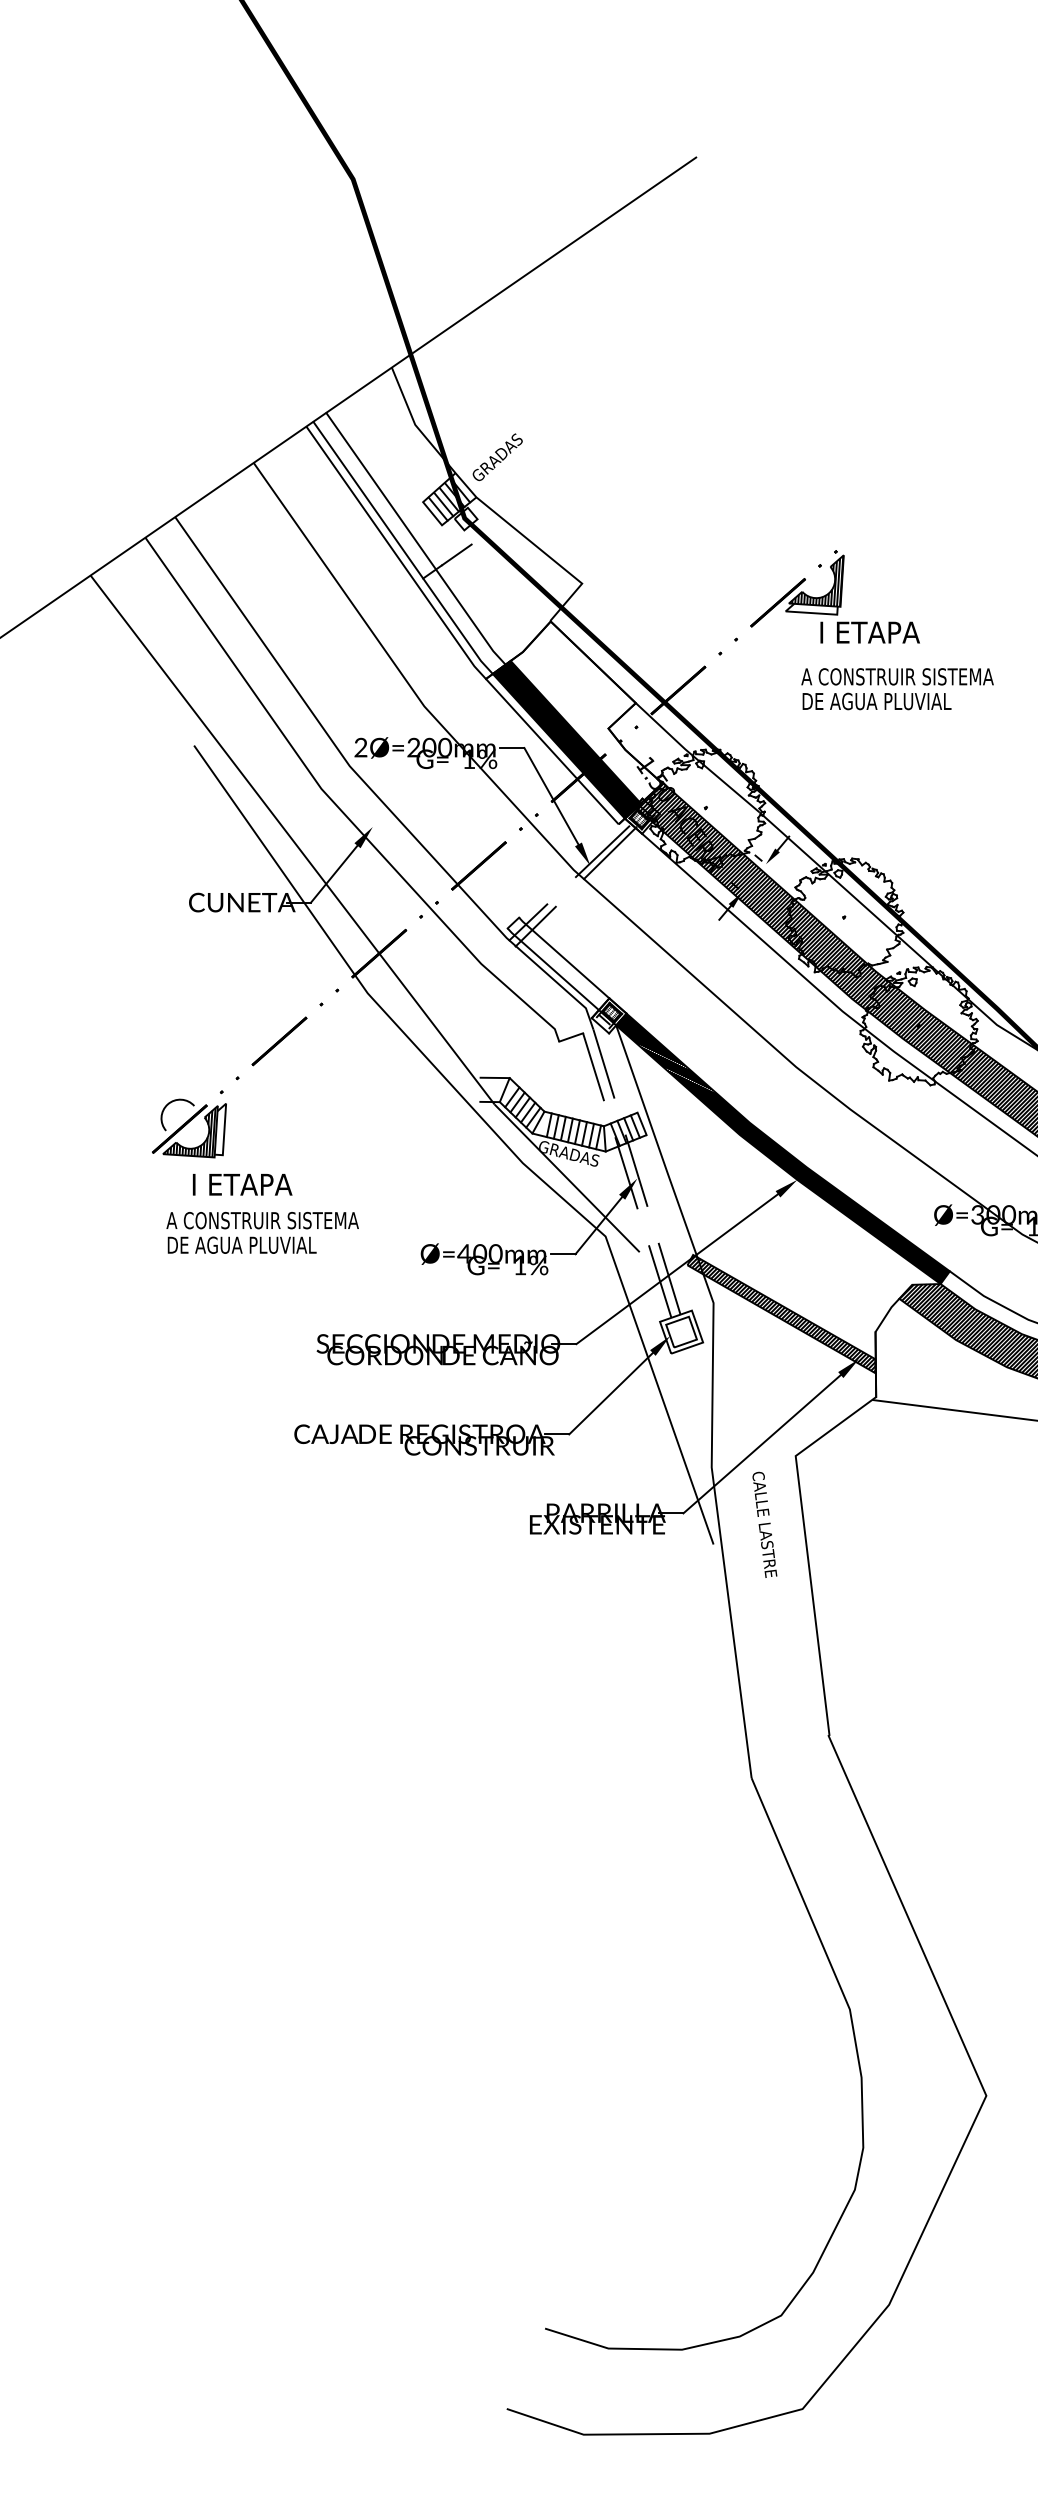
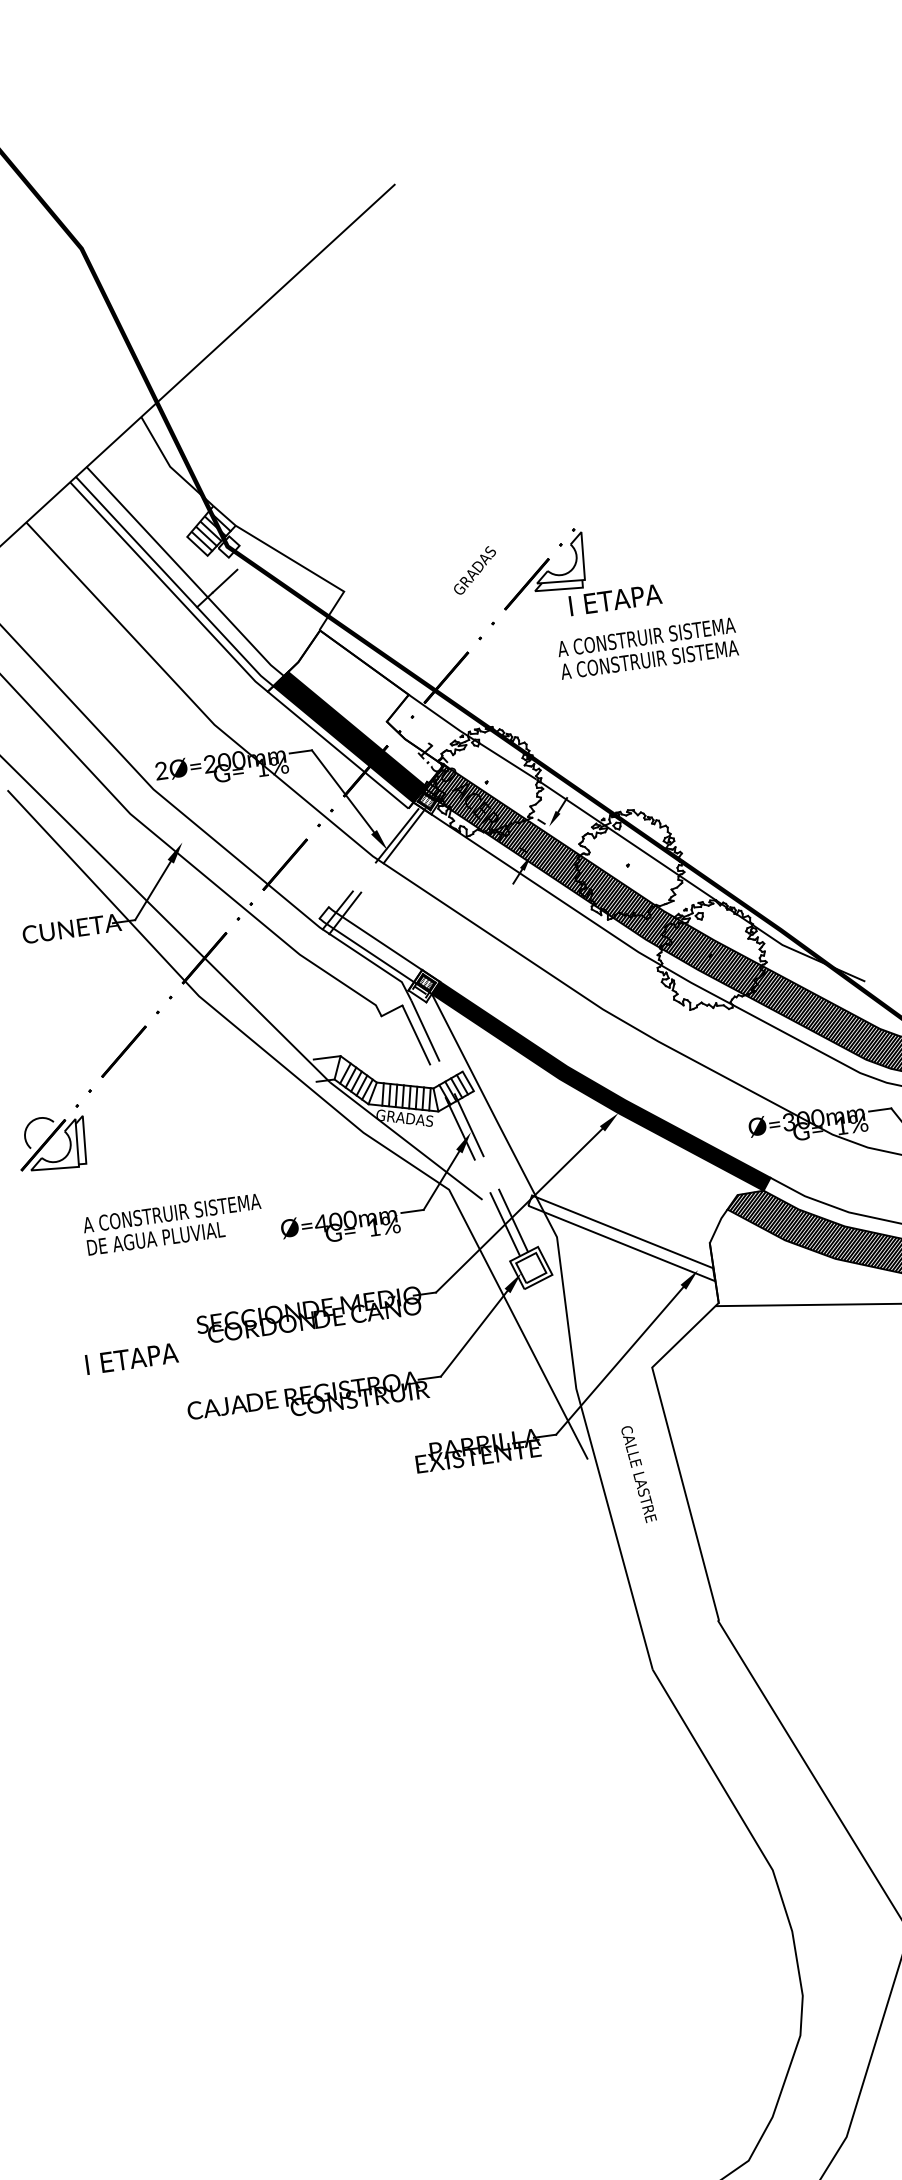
text: (497, 457) -> (474, 570), moved
hatch: (816, 580) -> (559, 558), removed
text: (897, 701) -> (649, 659), DE AGUA PLUVIAL -> A CONSTRUIR SISTEMA
hatch: (189, 1132) -> (52, 1147), removed
text: (242, 1184) -> (131, 1358), moved
text: (262, 1232) -> (173, 1224), moved
hatch: (782, 1314) -> (621, 1238), removed
text: (764, 1524) -> (638, 1474), moved

